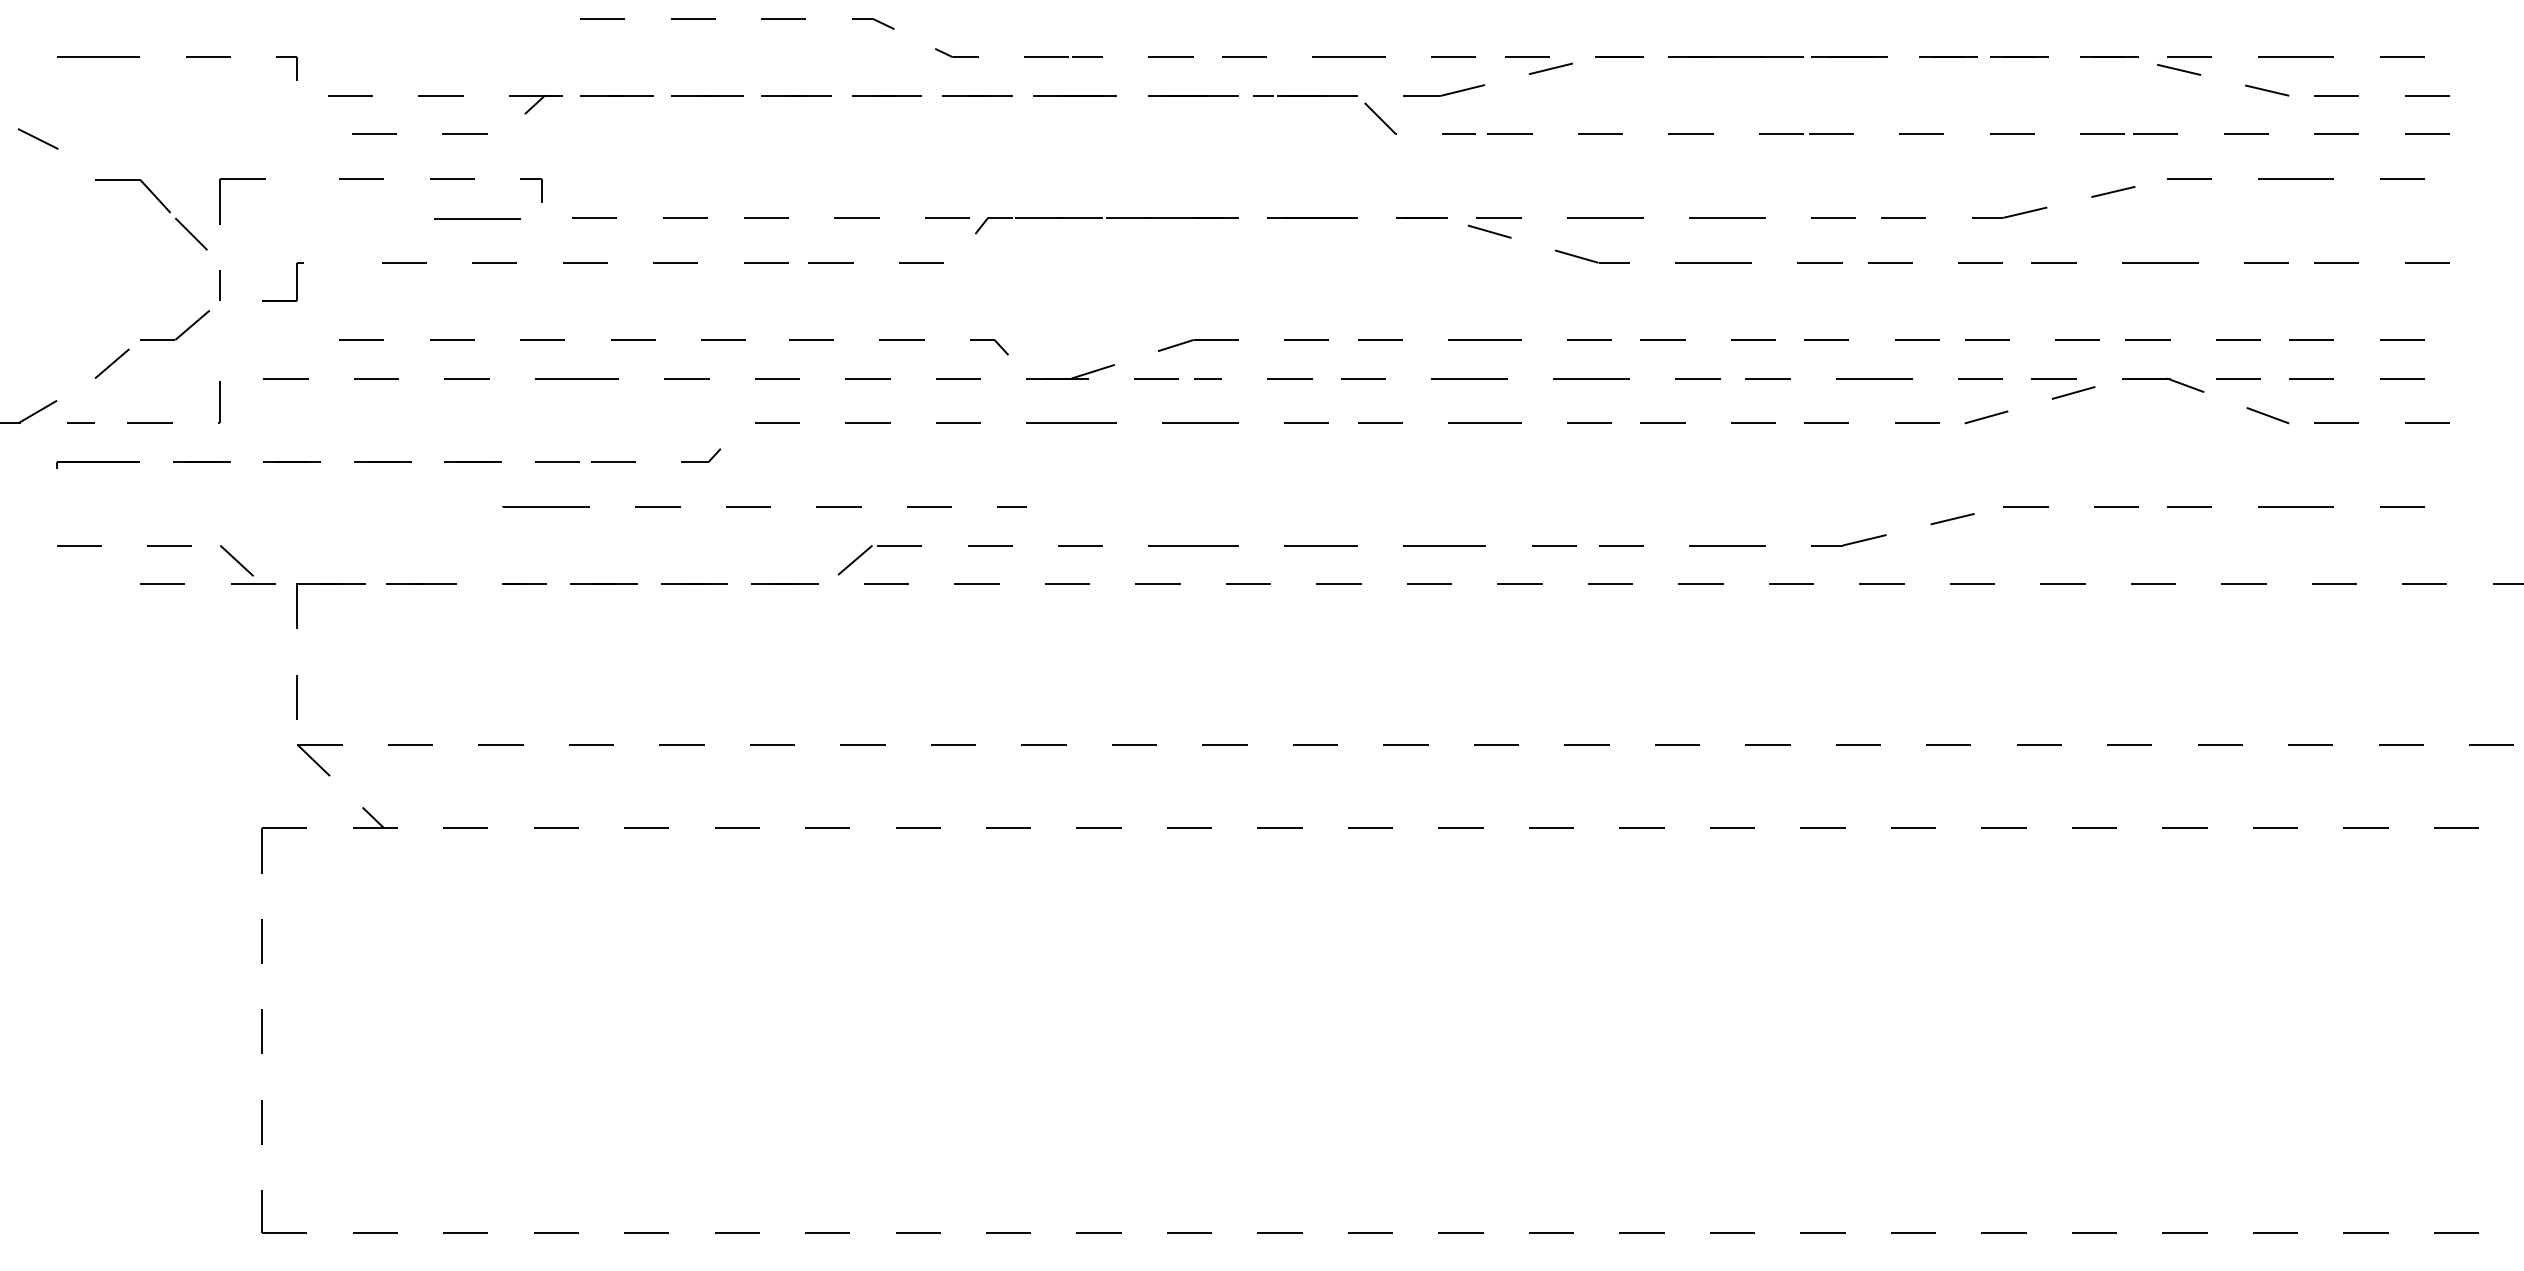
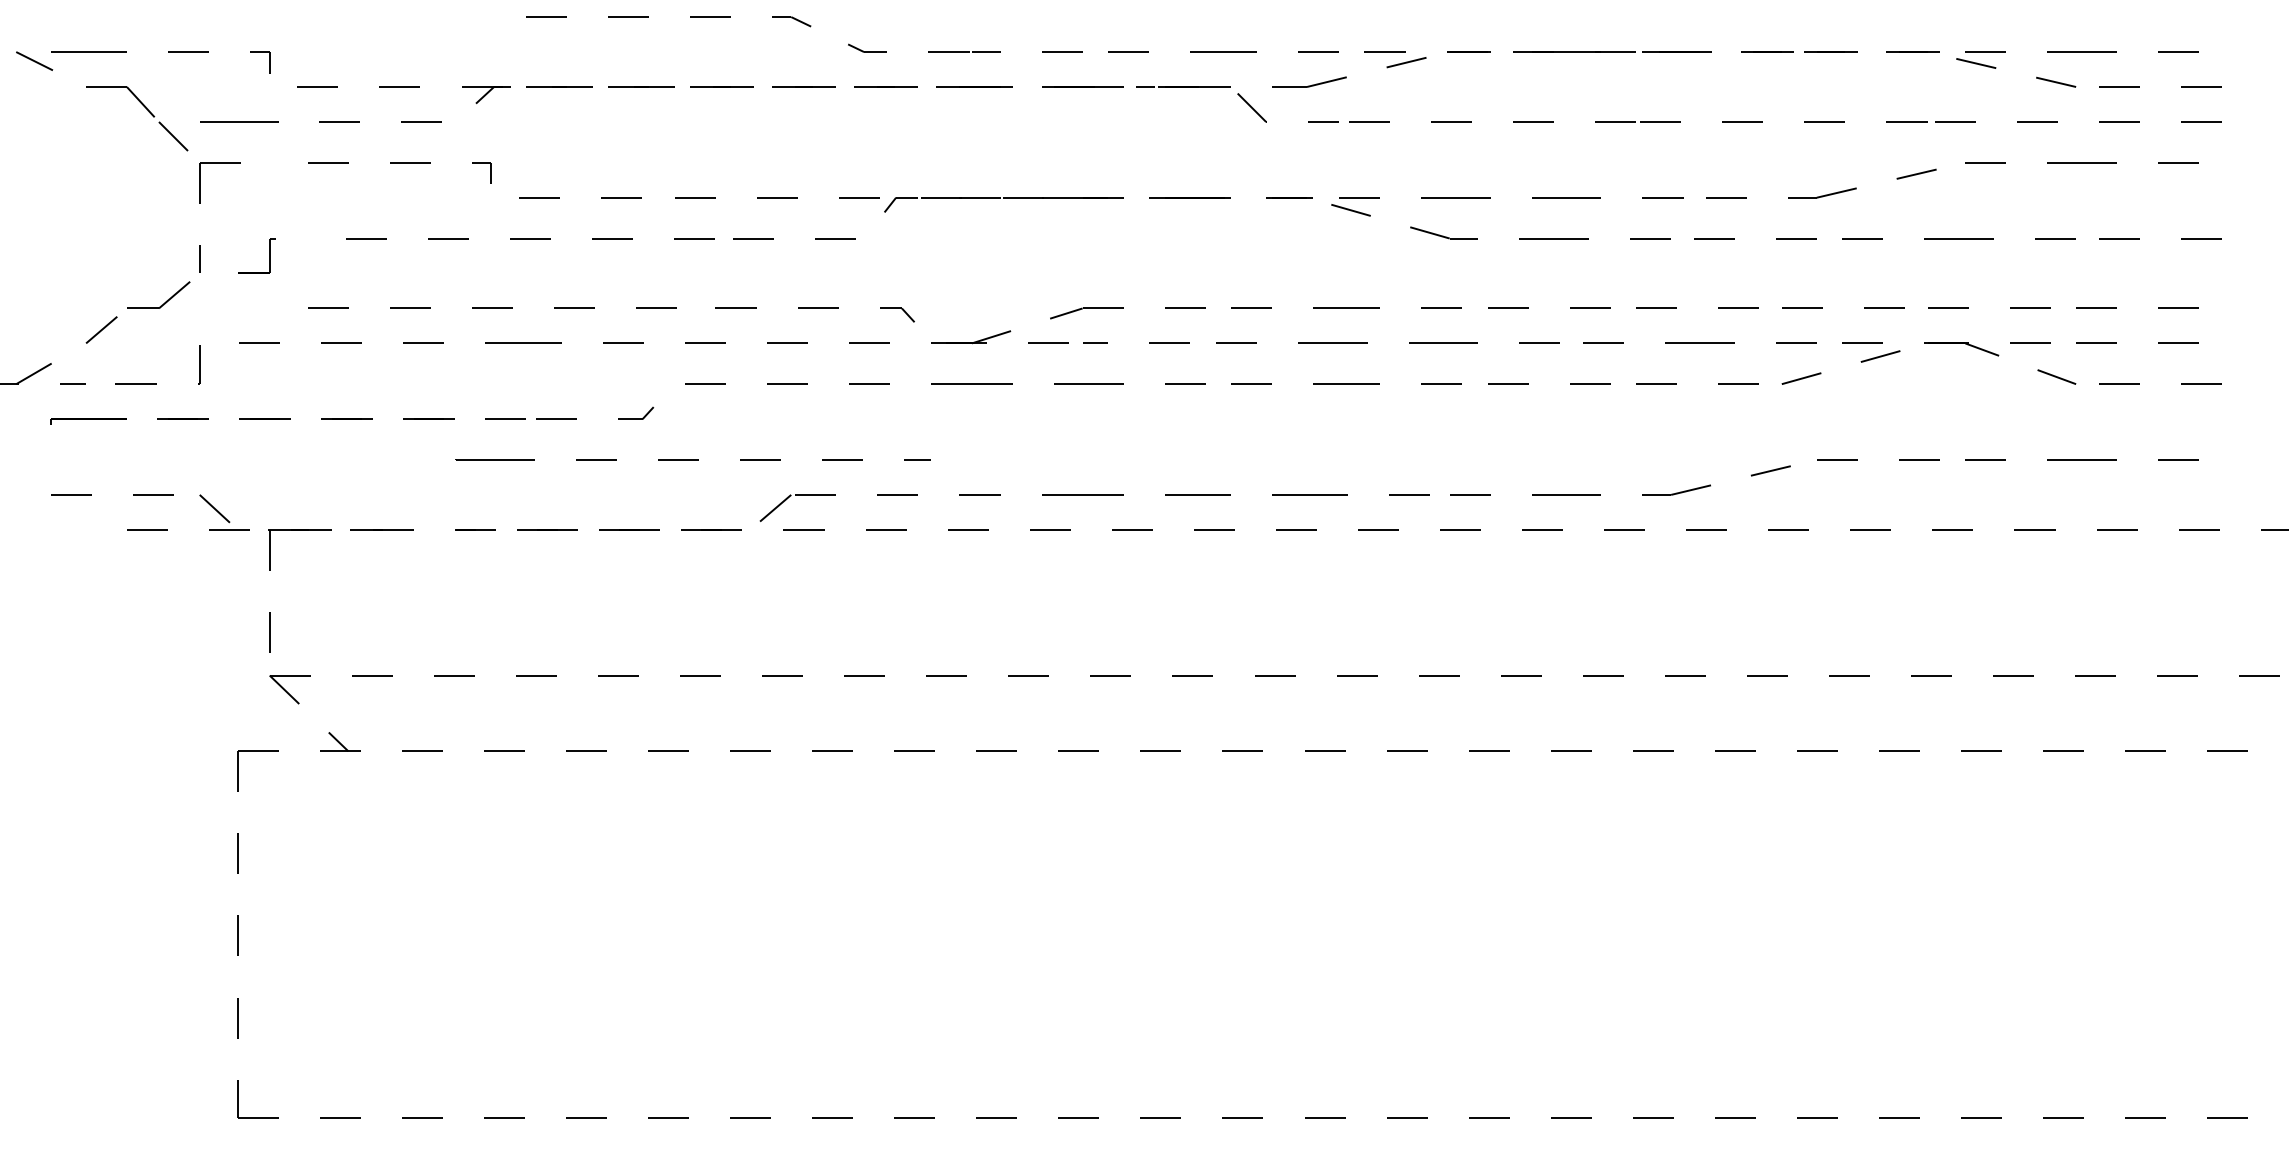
line: (38, 138) -> (34, 60), moved
part: (161, 204) -> (146, 109), moved
line: (478, 218) -> (239, 121), moved

